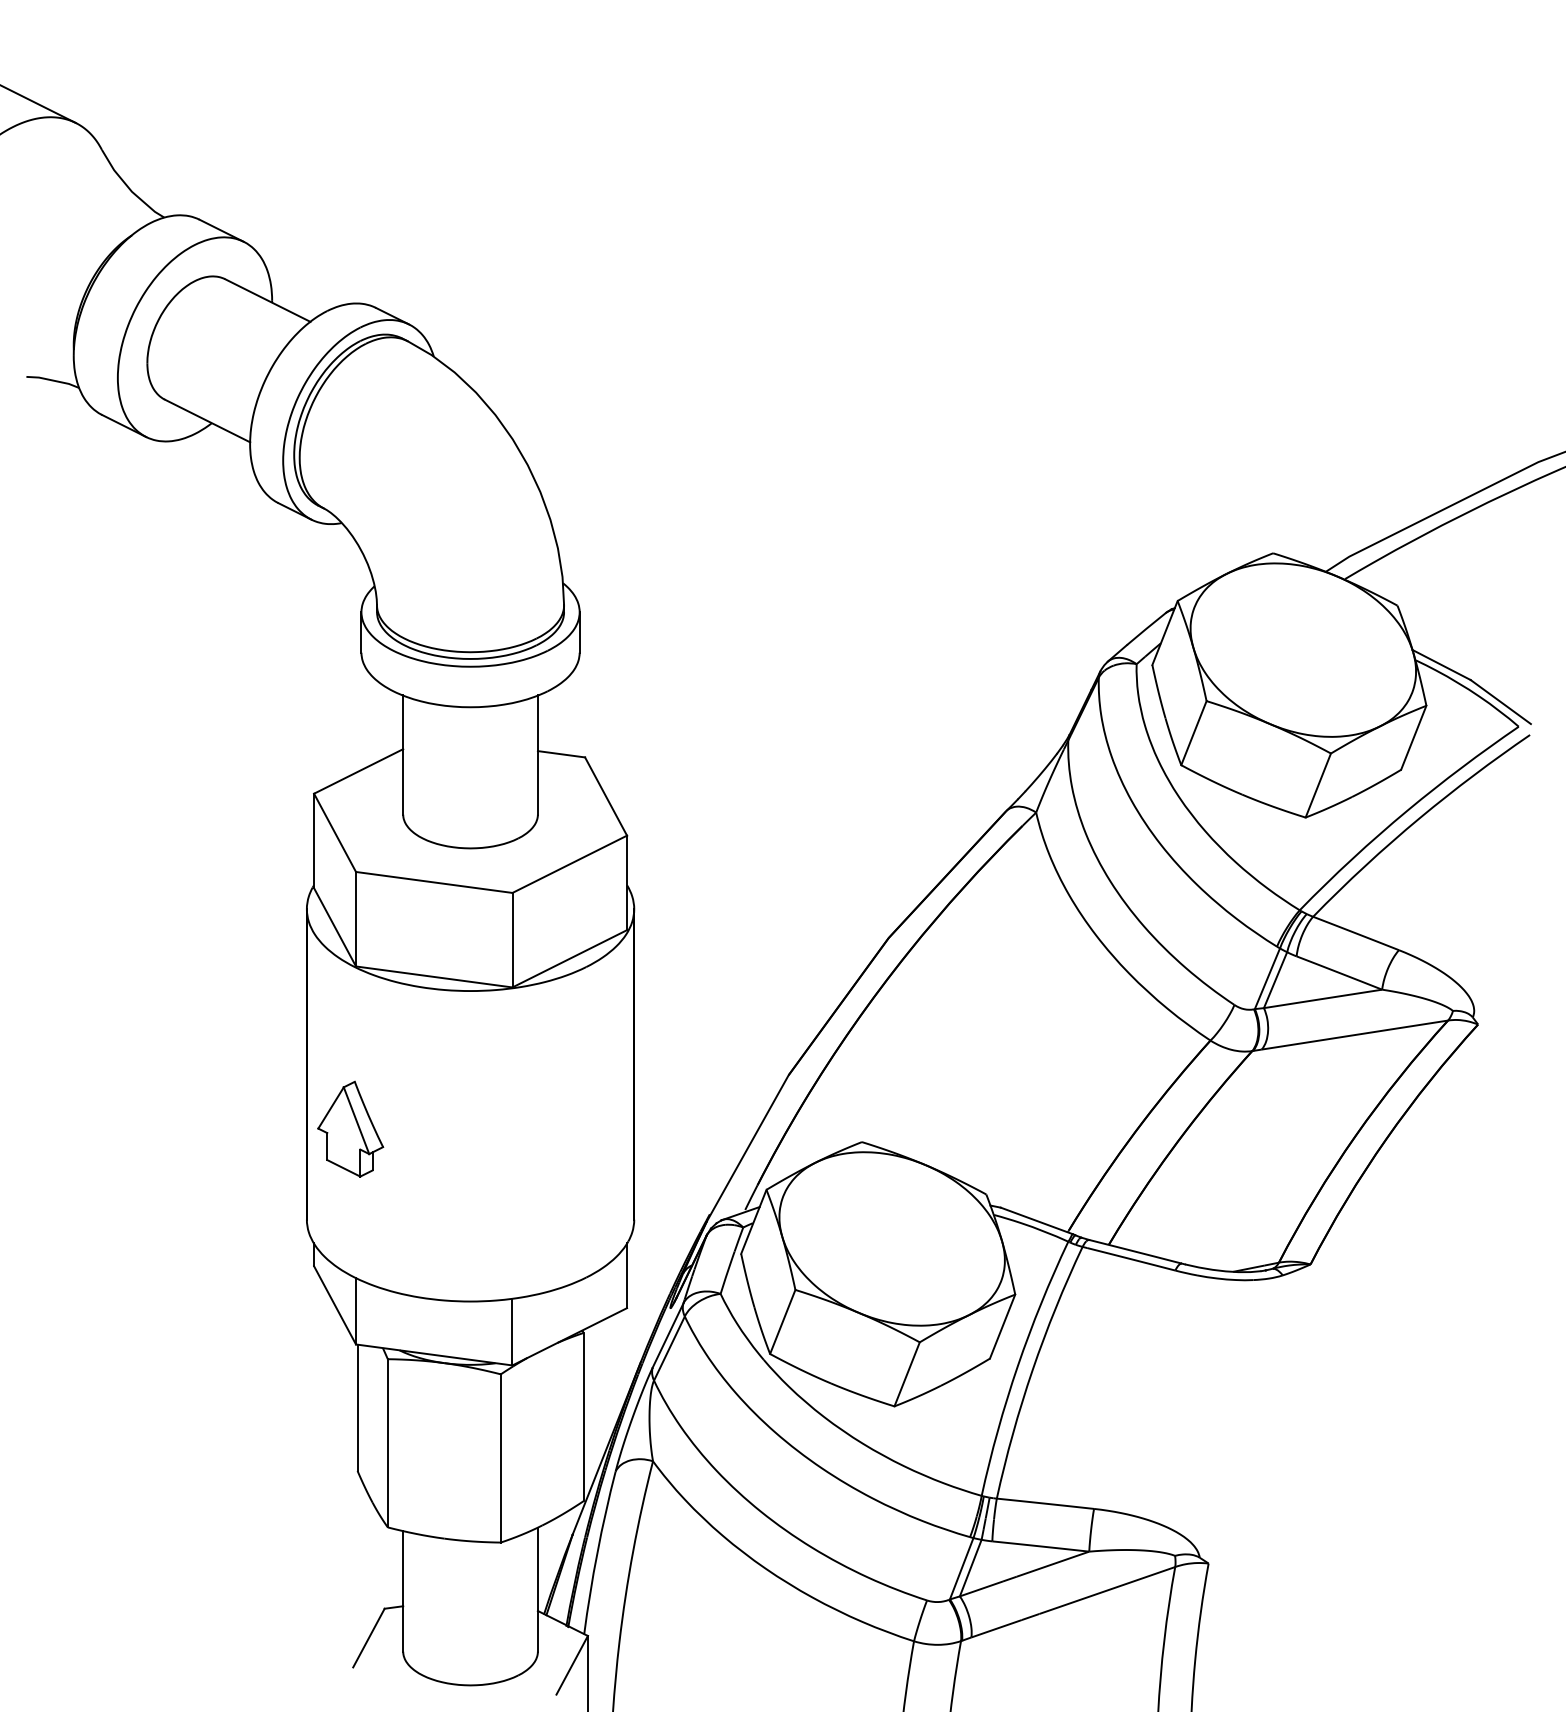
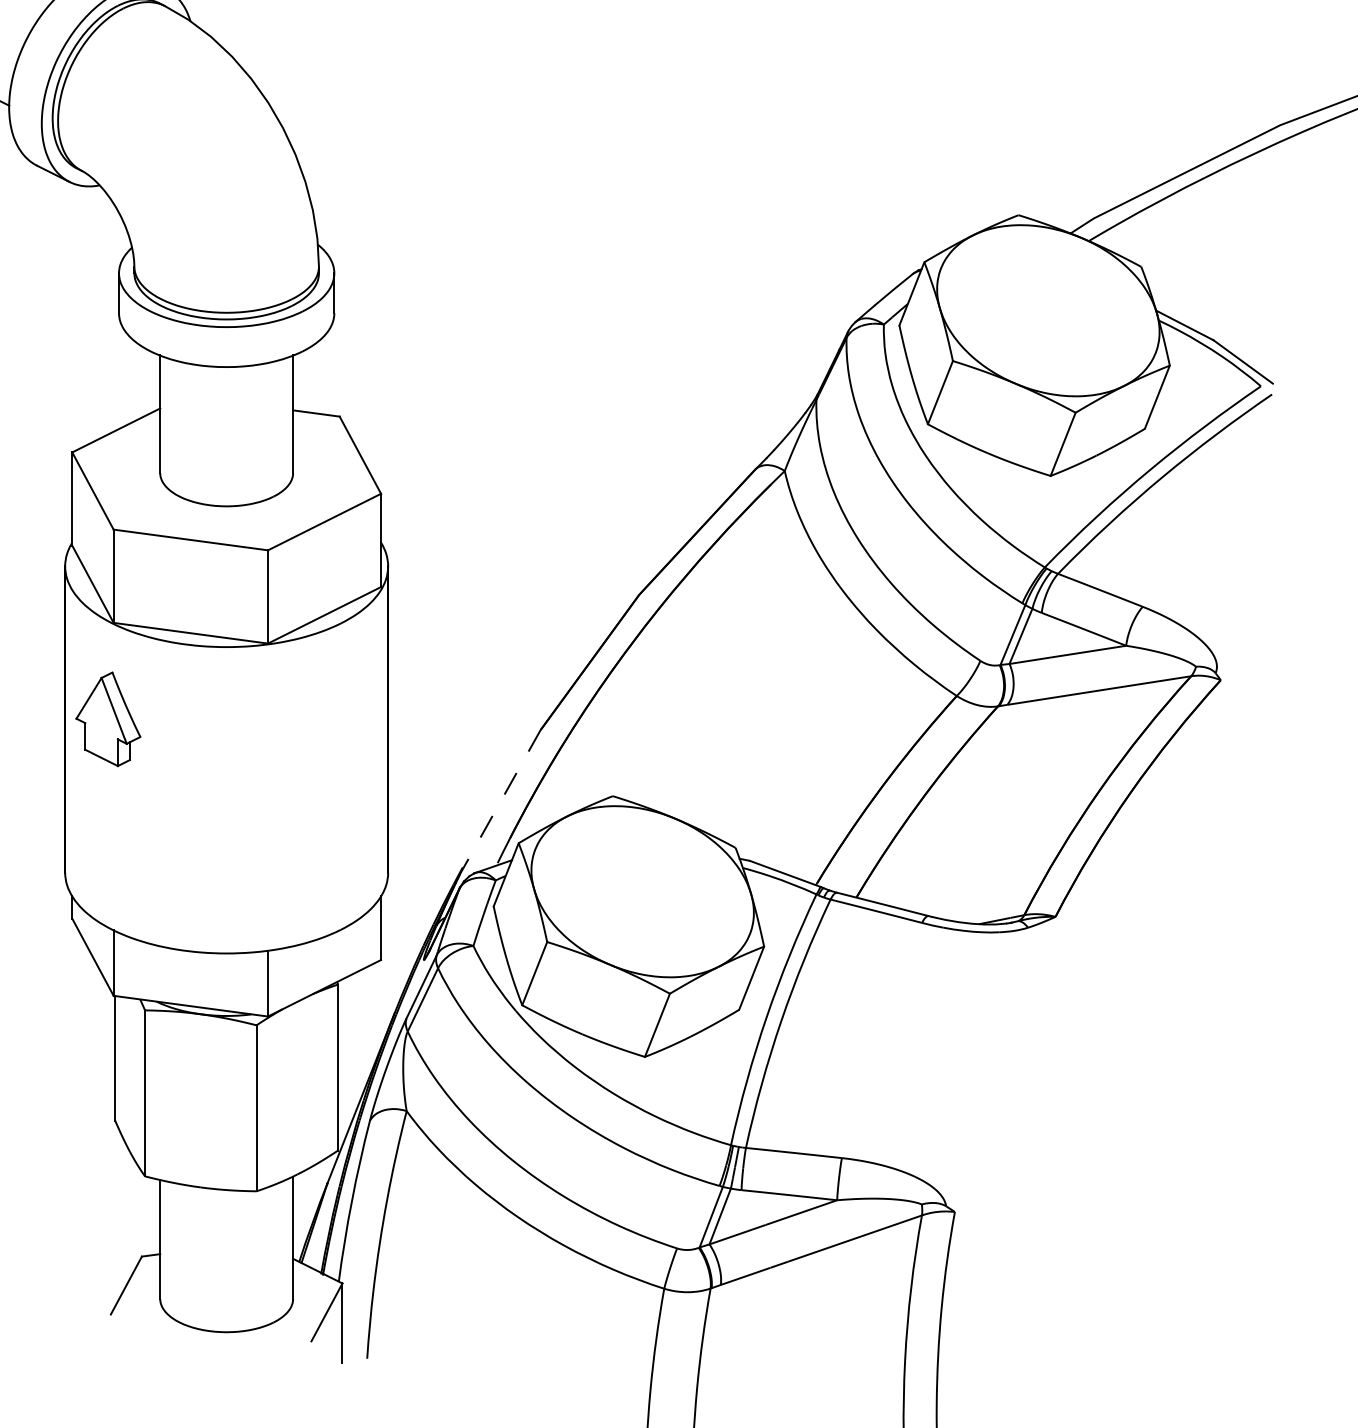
part: (350, 1128) -> (108, 718), moved
line: (747, 1148) -> (499, 802), solid -> dashed

